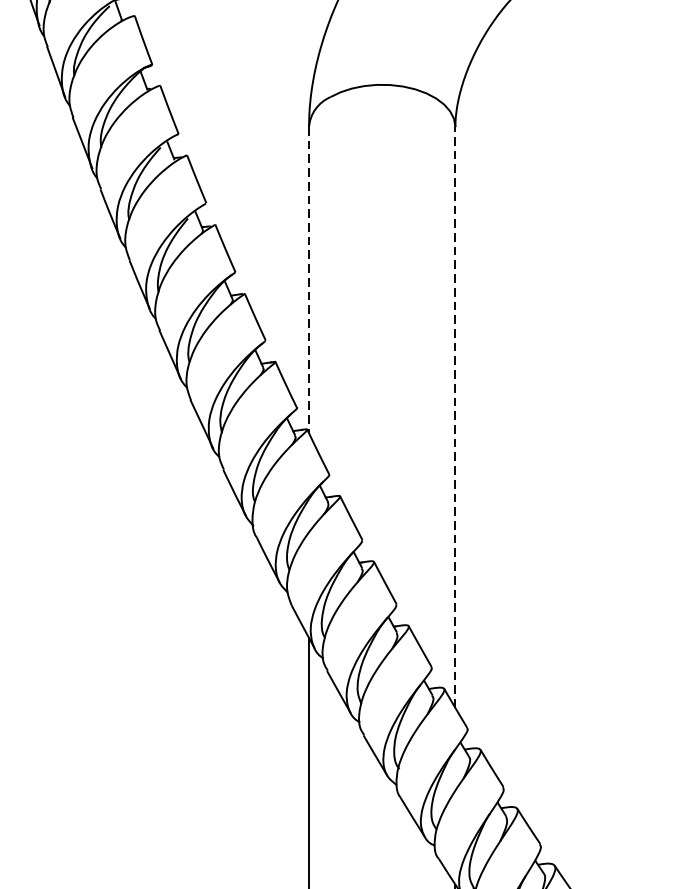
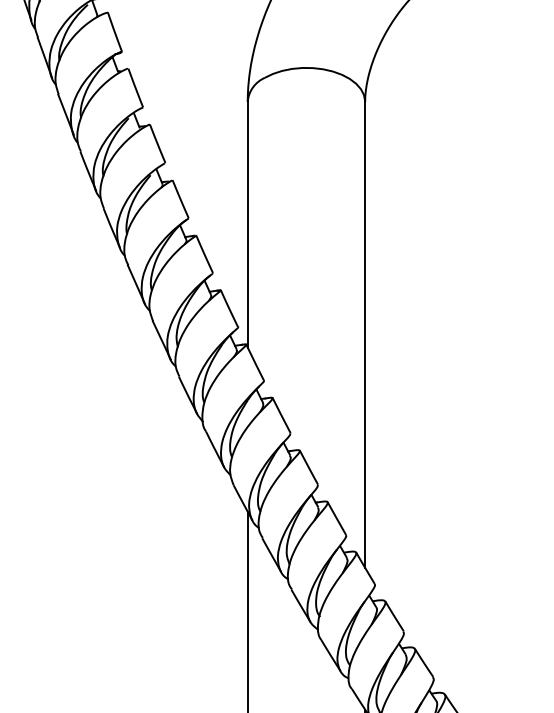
line: (308, 279) -> (247, 224), dashed -> solid
line: (455, 417) -> (365, 334), dashed -> solid

